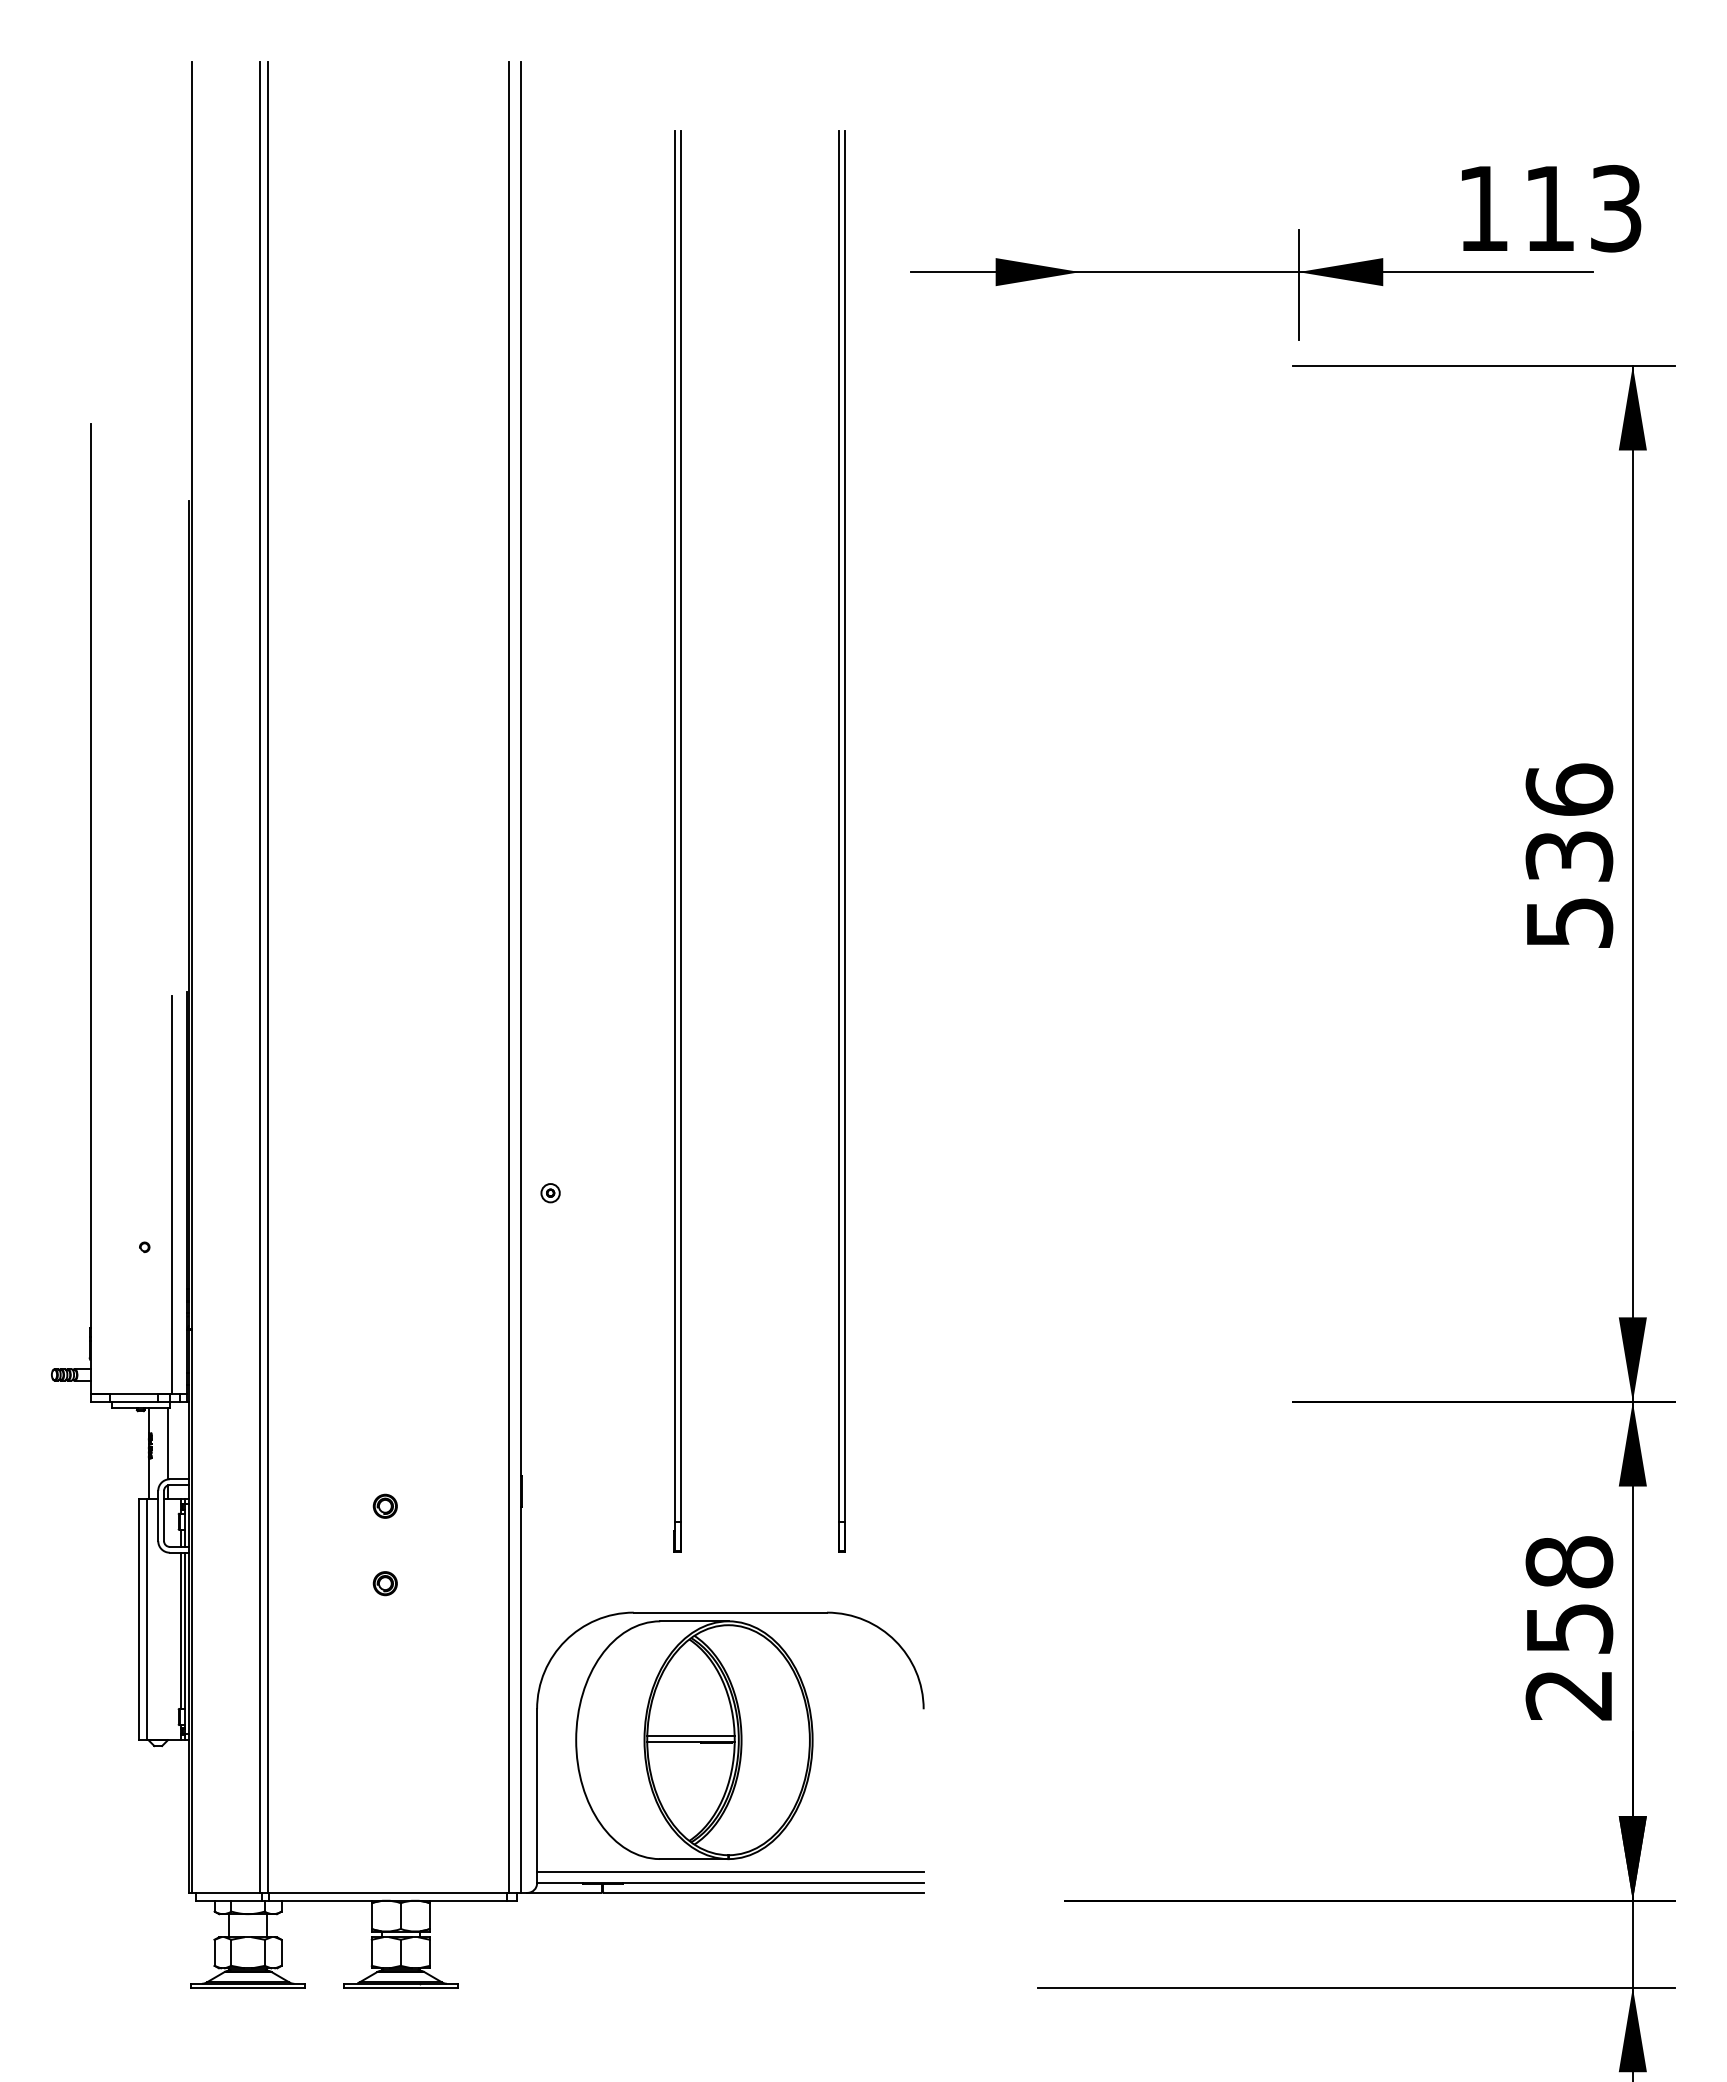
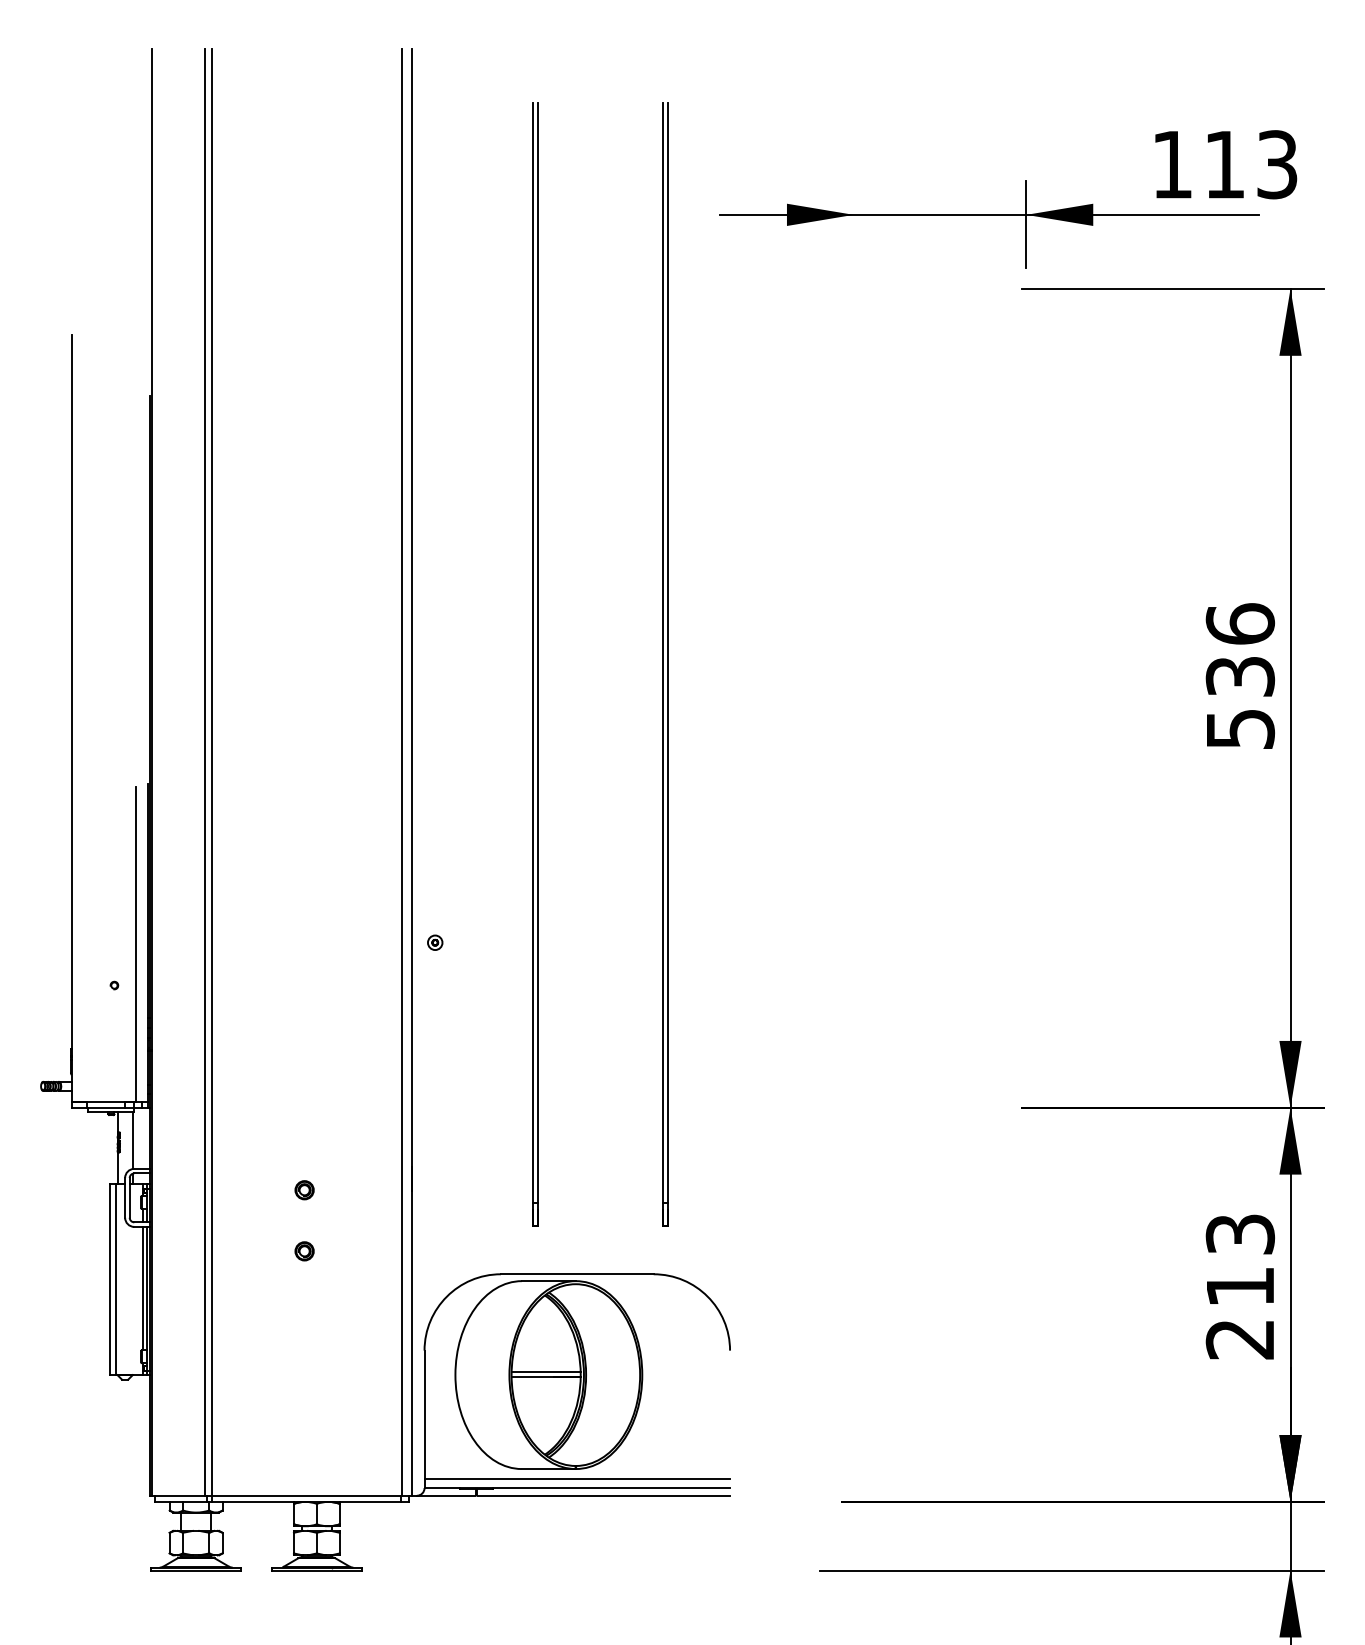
text: (1569, 1594) -> (1240, 1259), 258 -> 213

